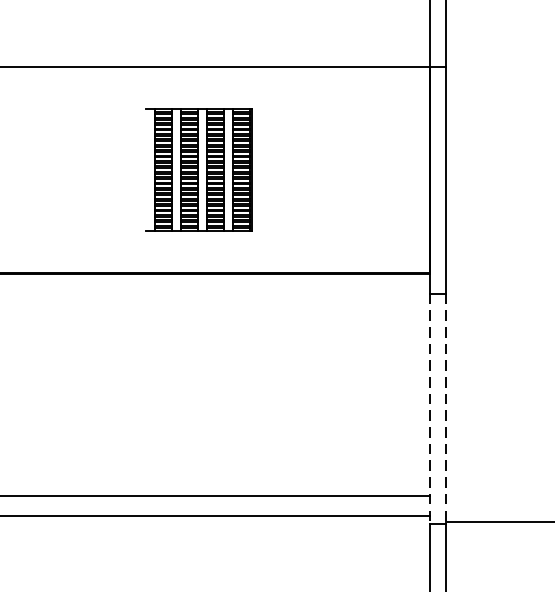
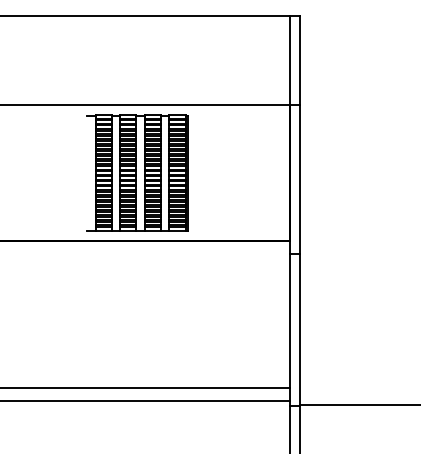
part: (199, 169) -> (137, 172), size x1.43
line: (429, 409) -> (289, 330), dashed -> solid
line: (446, 409) -> (300, 330), dashed -> solid

